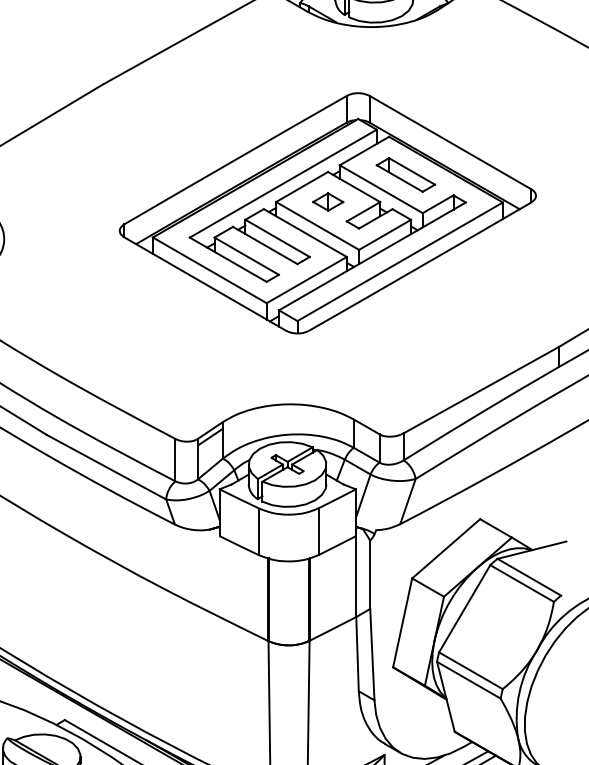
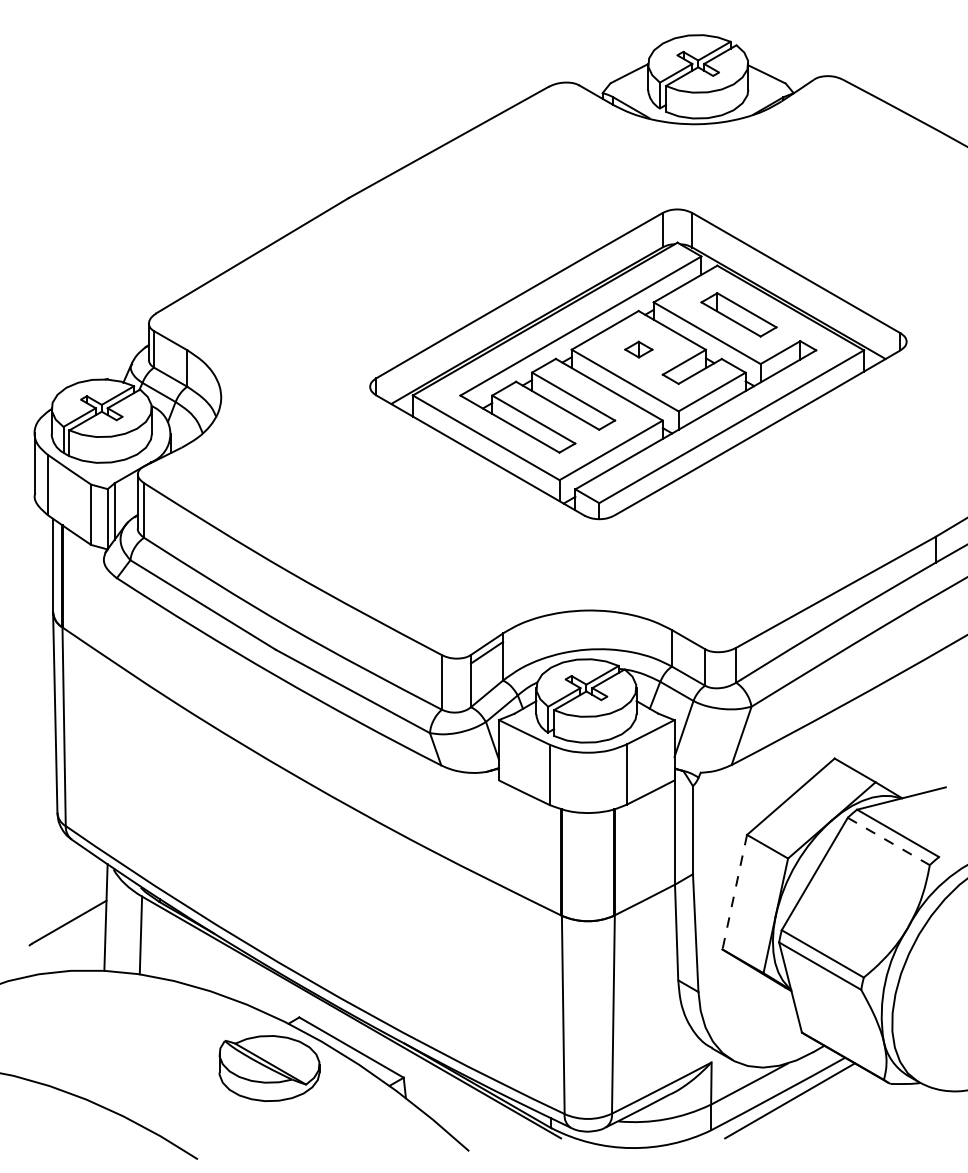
part: (327, 201) -> (638, 349), size x0.7
line: (522, 583) -> (889, 841), solid -> dashed
line: (402, 623) -> (734, 892), solid -> dashed

